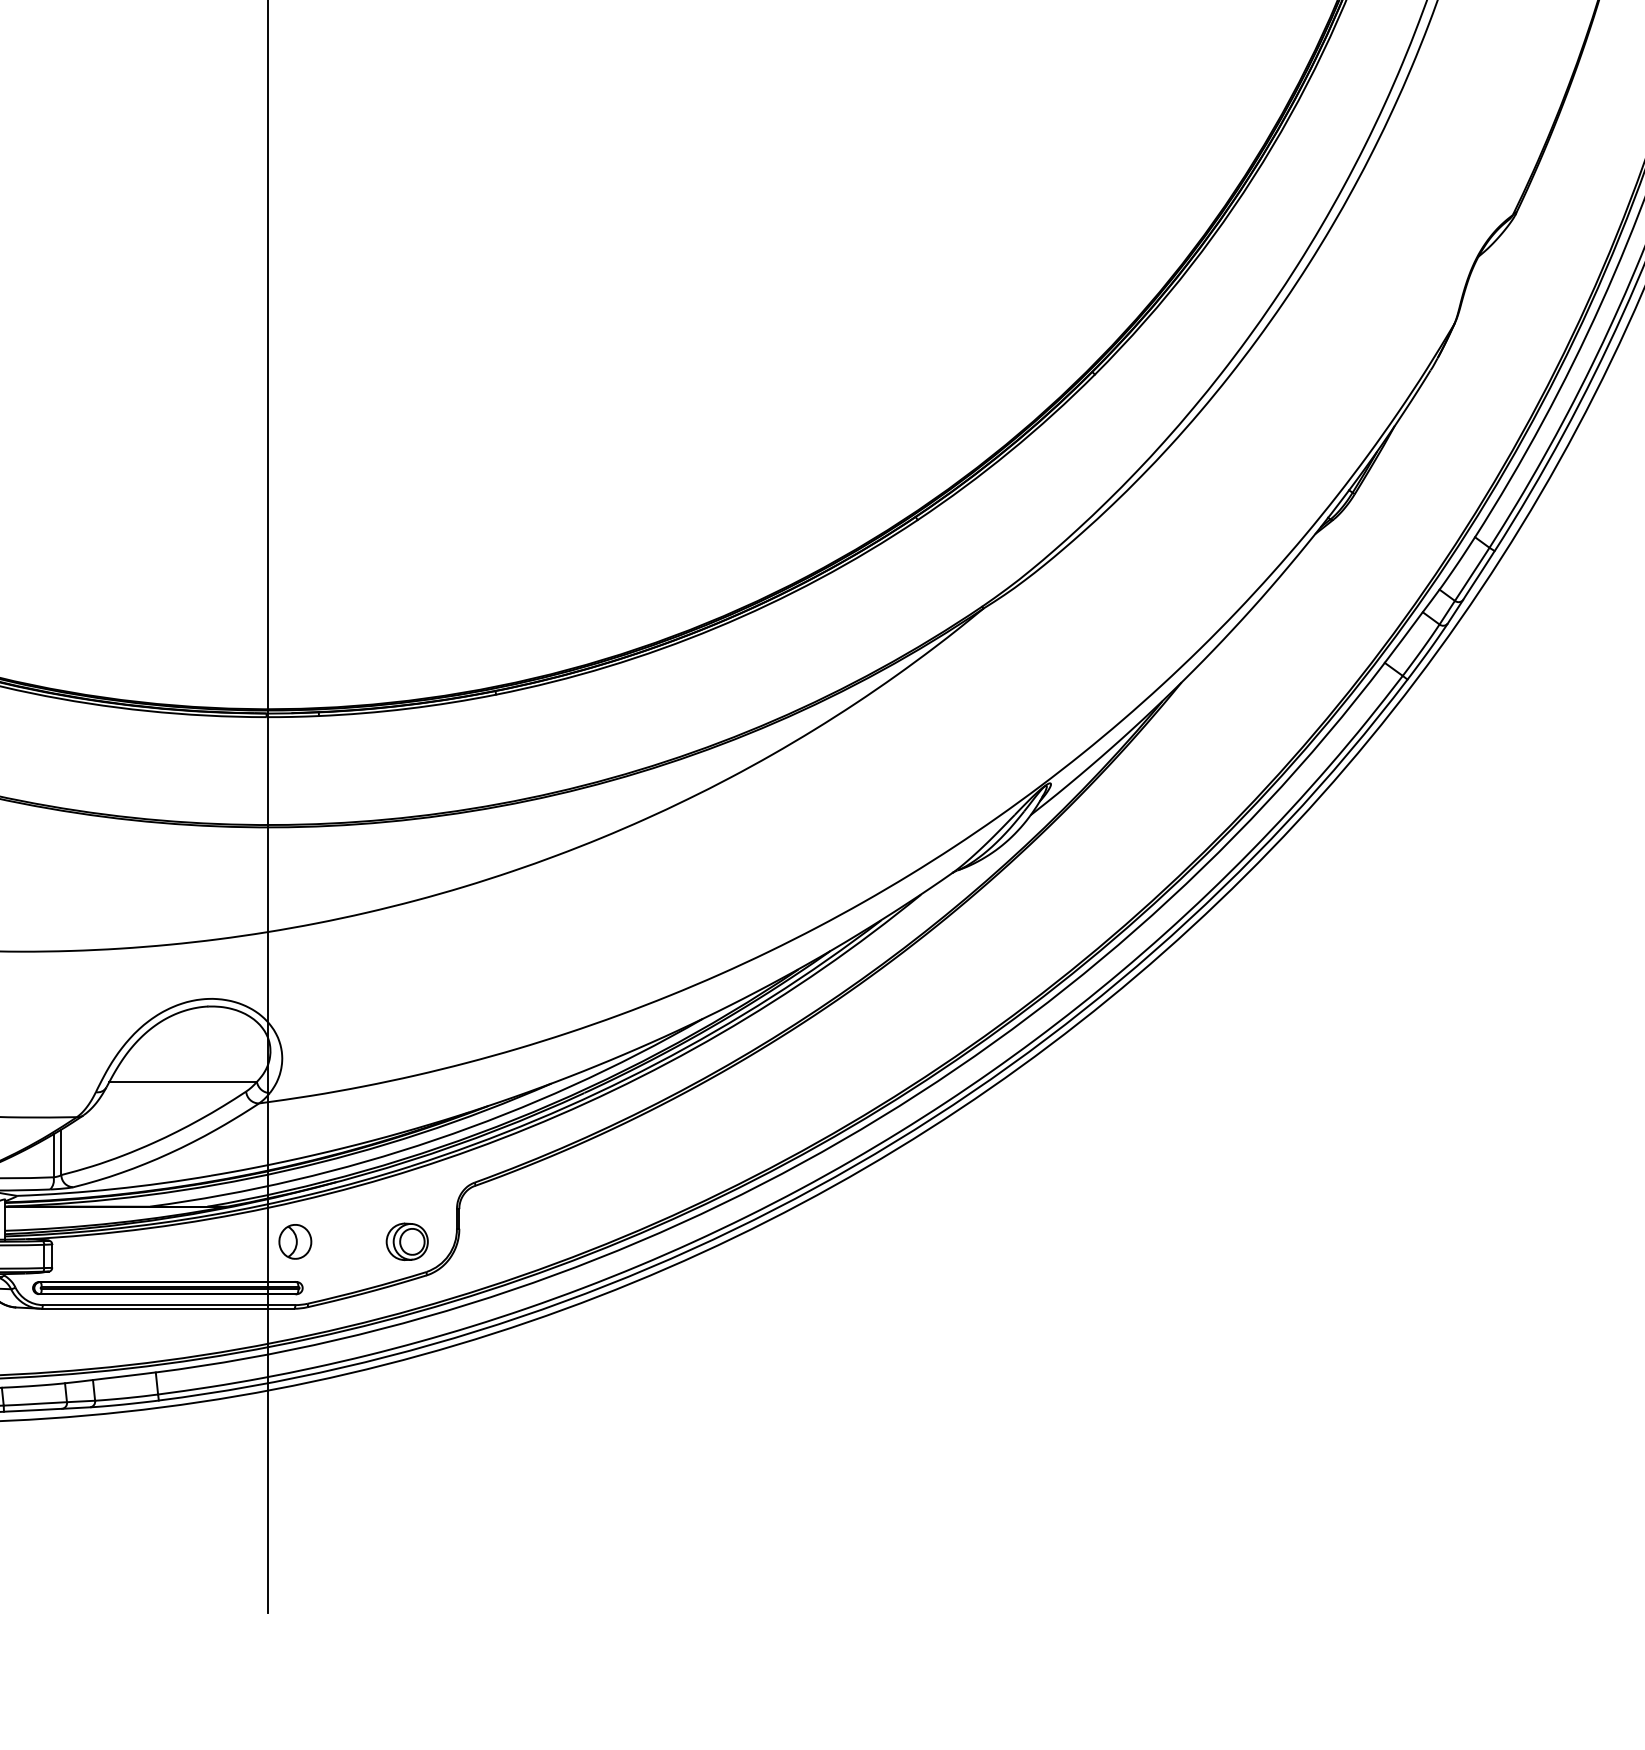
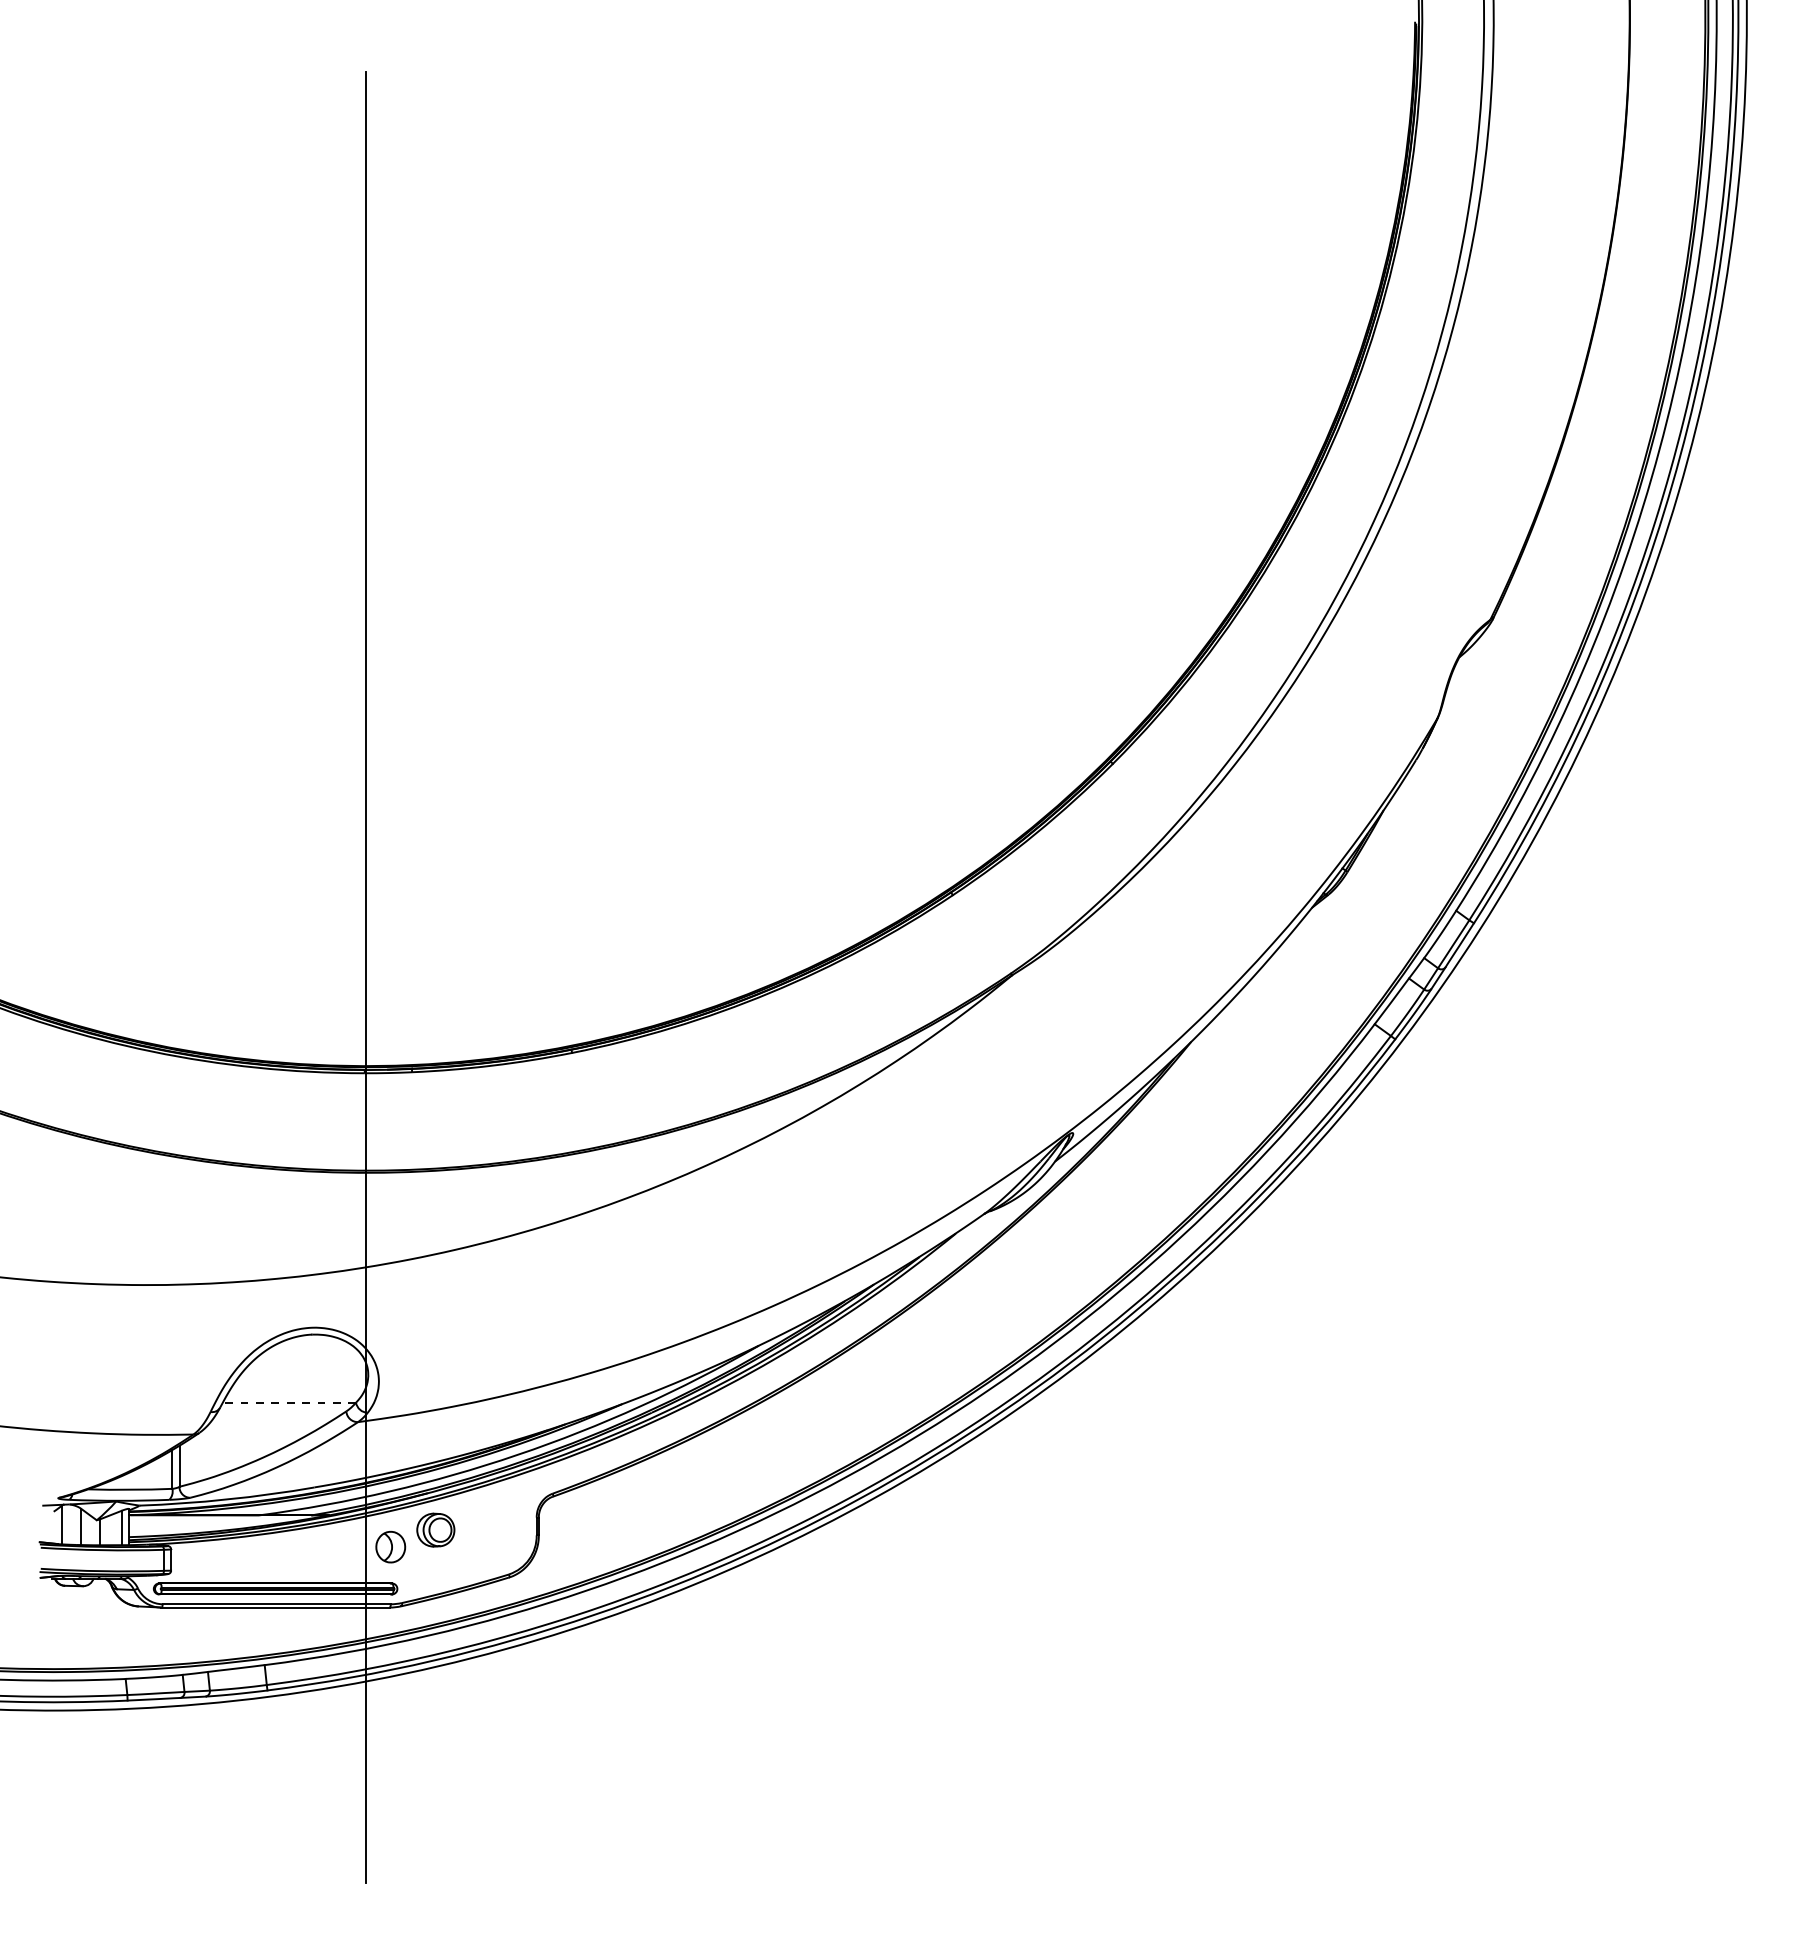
line: (183, 1081) -> (289, 1402), solid -> dashed
part: (406, 1241) -> (435, 1529), moved

